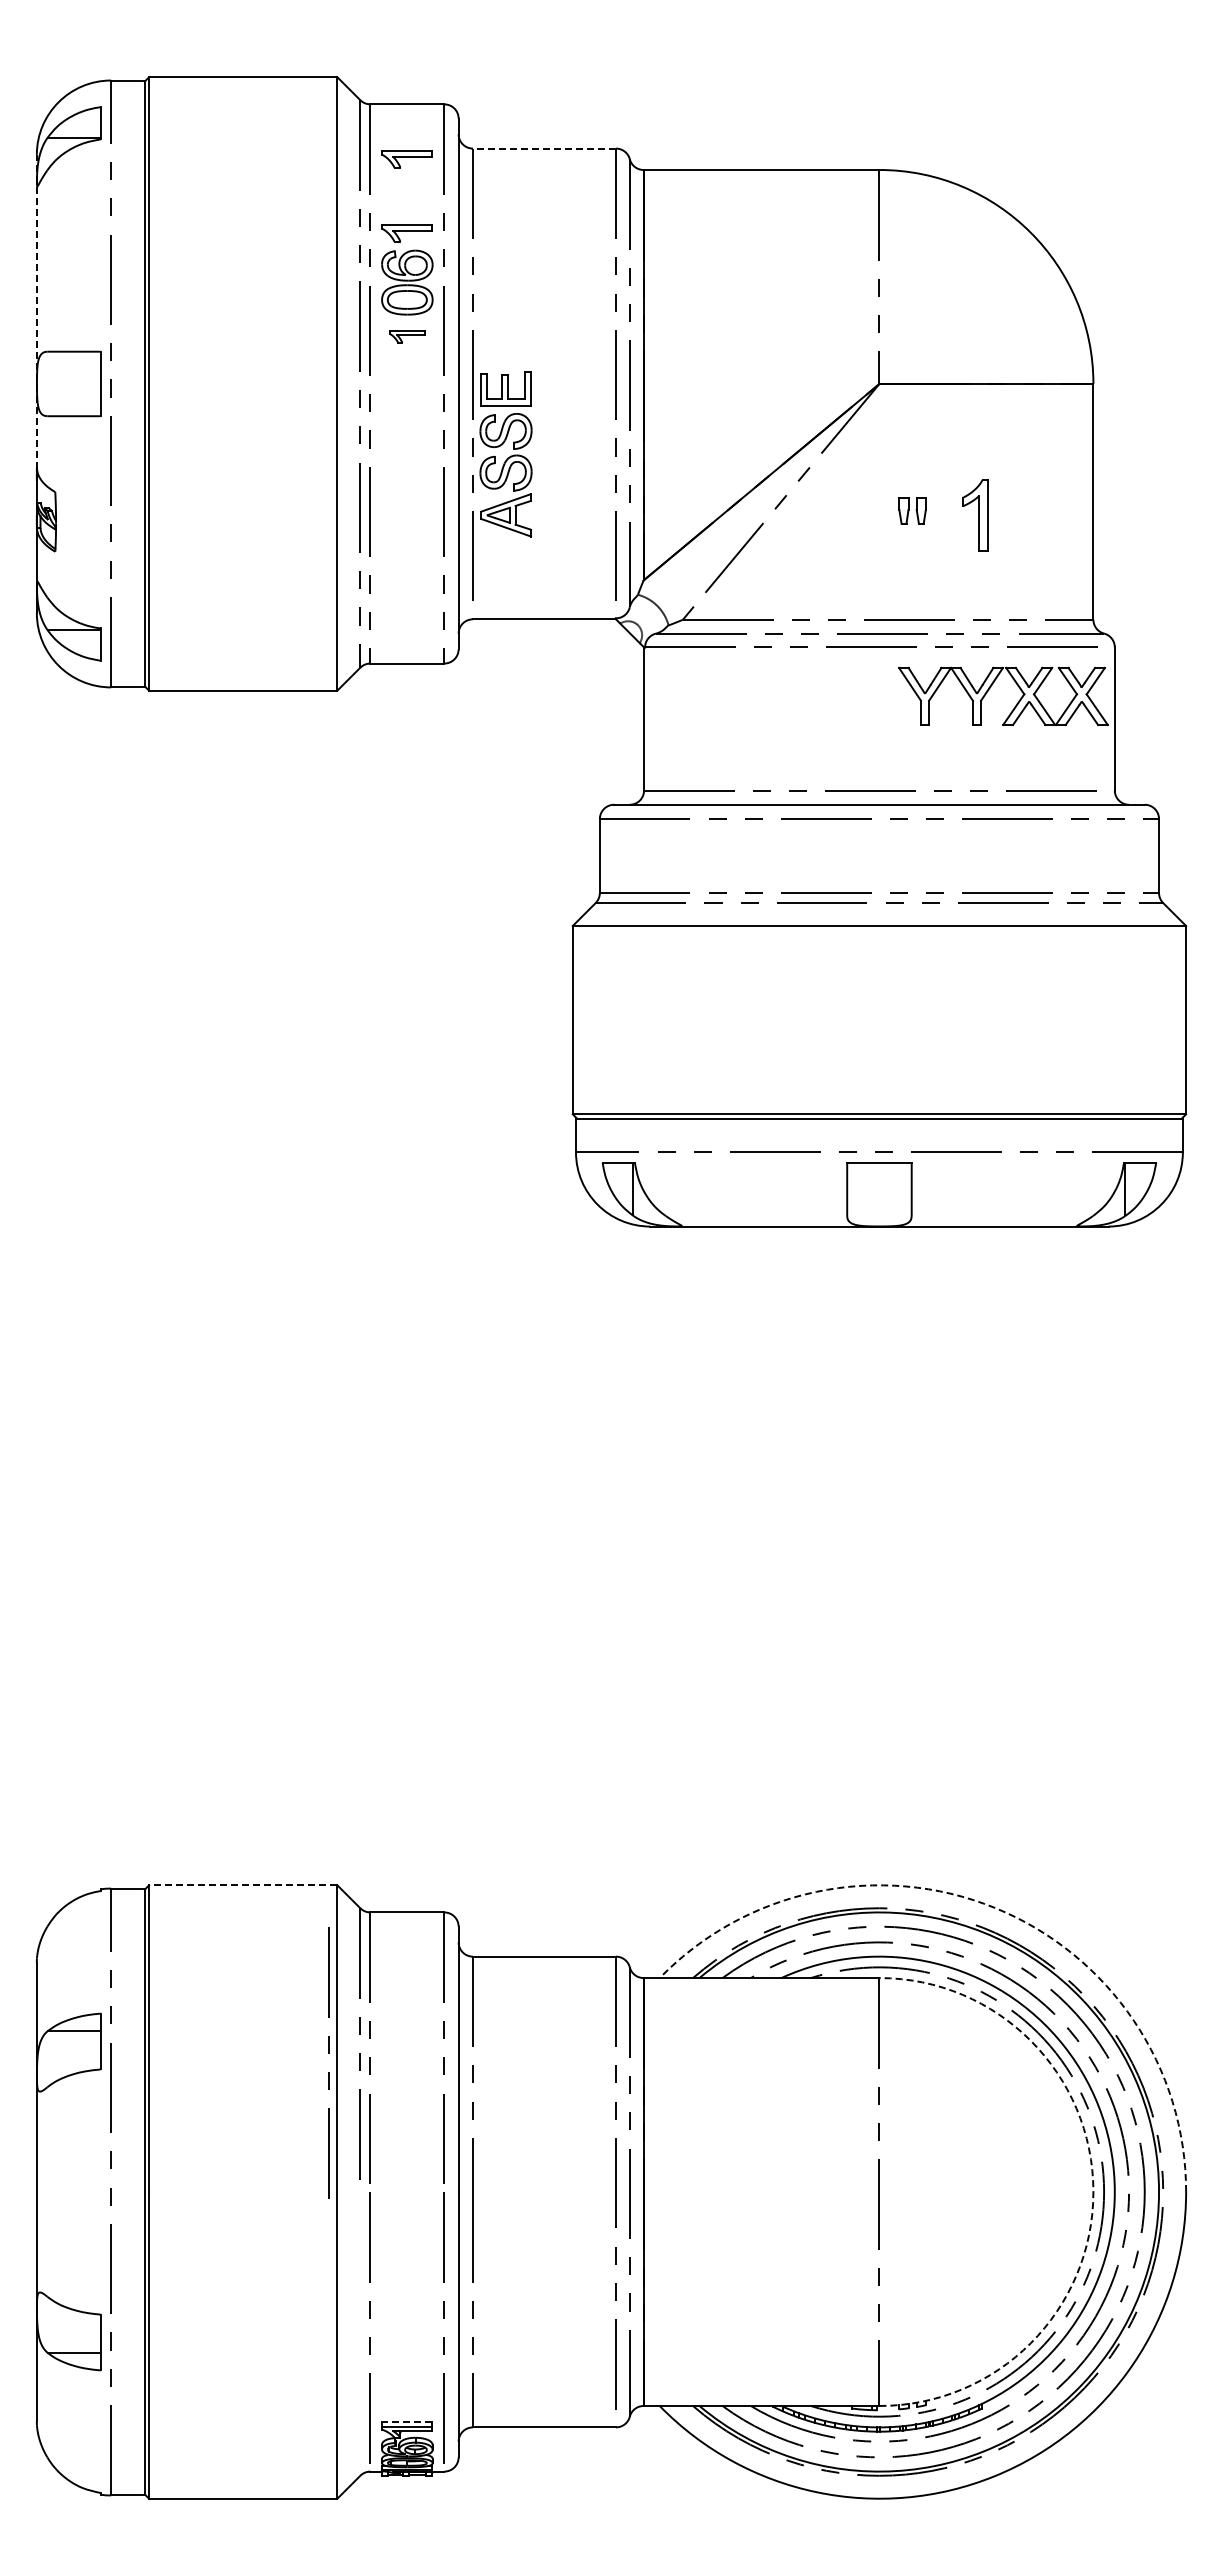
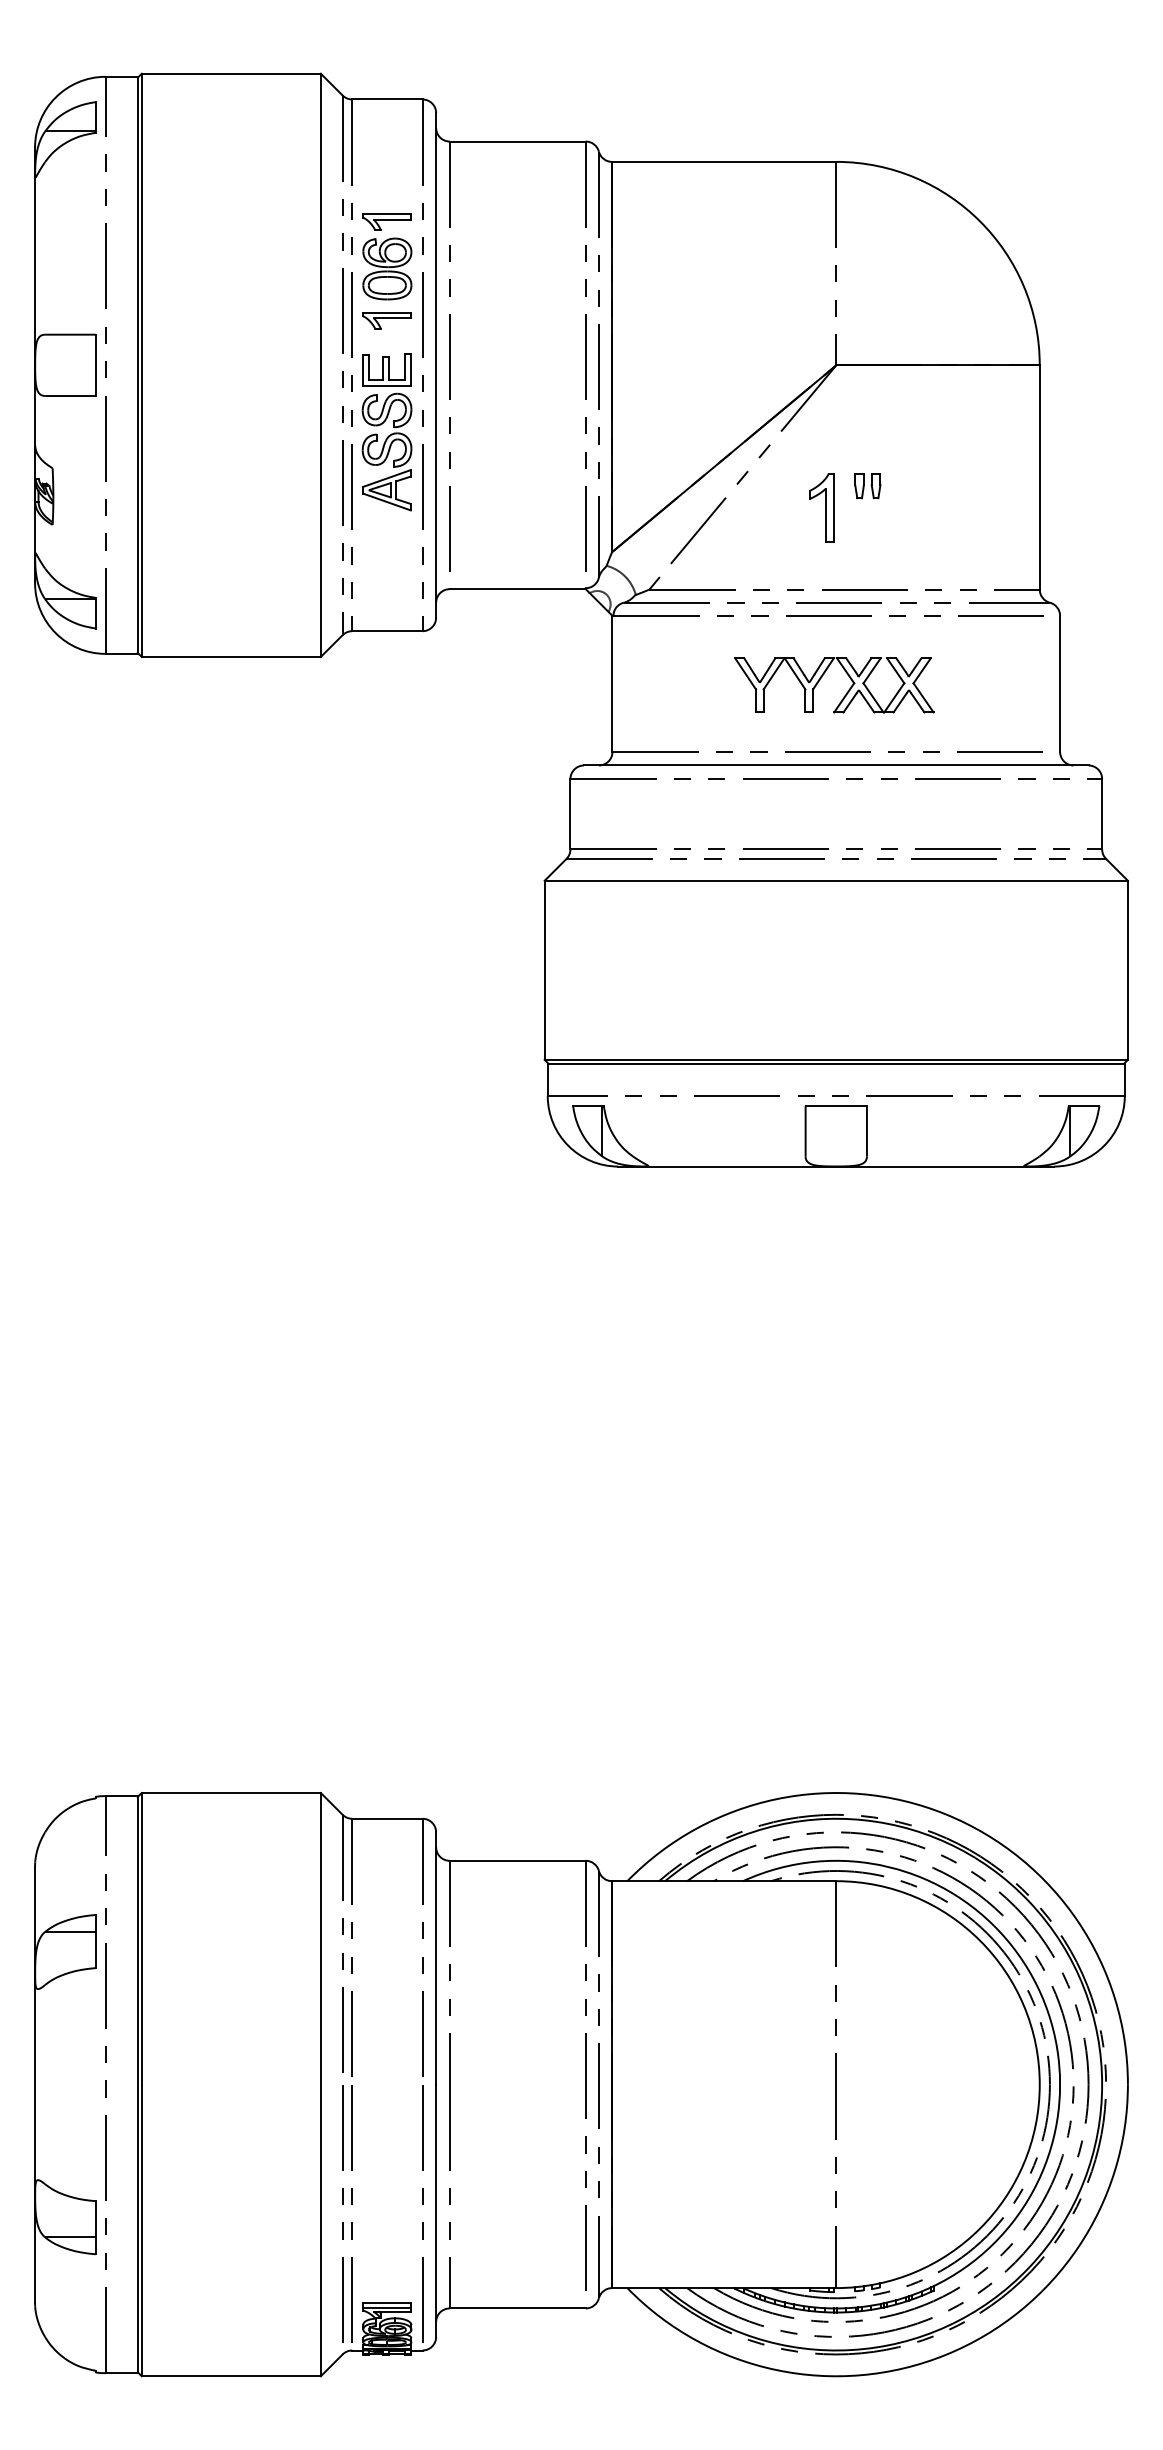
line: (544, 148) -> (517, 141), dashed -> solid
part: (406, 159) -> (386, 151), removed
line: (36, 317) -> (34, 302), dashed -> solid
part: (406, 336) -> (386, 320), size x1.43
part: (505, 454) -> (386, 432), moved
part: (975, 515) -> (822, 507), moved
part: (990, 688) -> (822, 677), moved
line: (242, 1885) -> (230, 1793), dashed -> solid
arc: (994, 1907) -> (945, 1814), dashed -> solid
line: (328, 2053) -> (341, 2204), moved
arc: (1093, 2192) -> (1039, 2085), dashed -> solid
line: (407, 2422) -> (387, 2303), dashed -> solid

